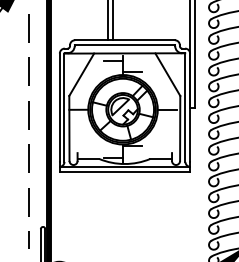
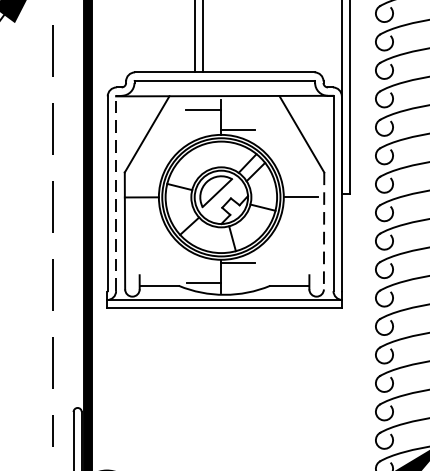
line: (64, 107) -> (116, 193), solid -> dashed
line: (180, 128) -> (324, 231), solid -> dashed

